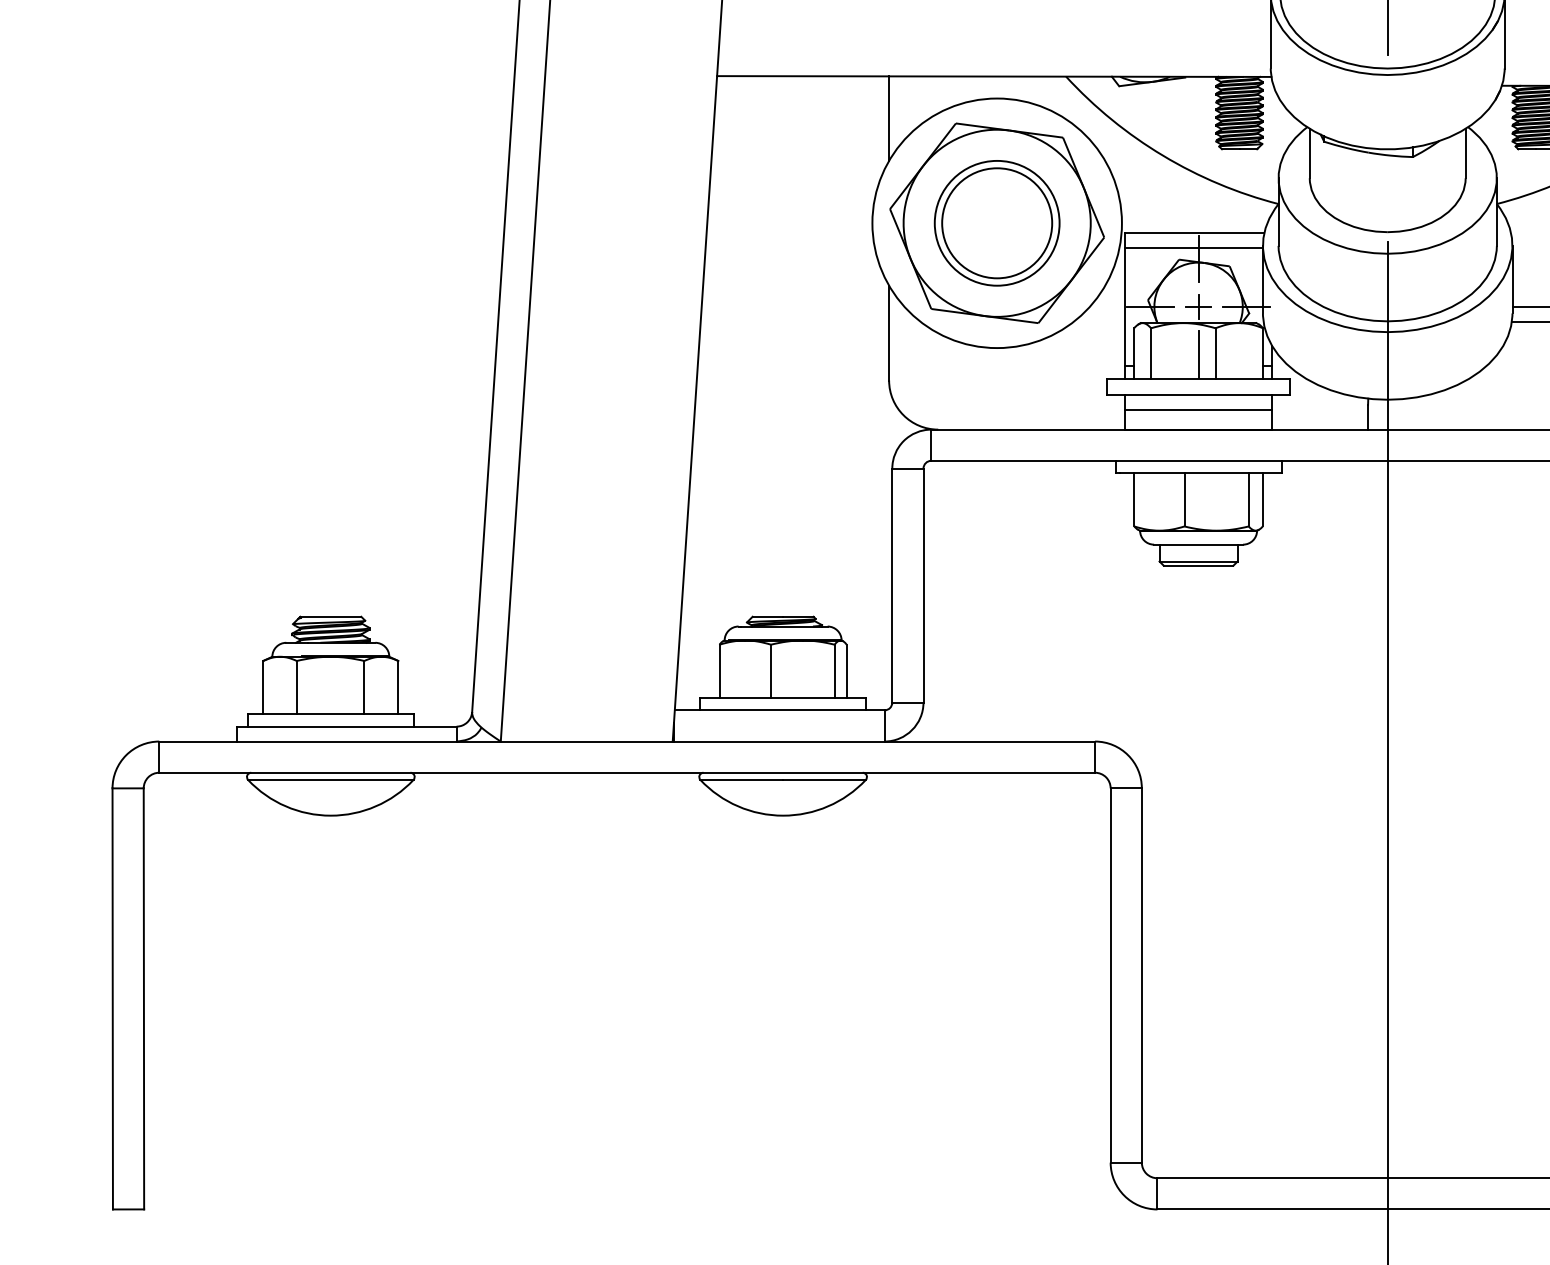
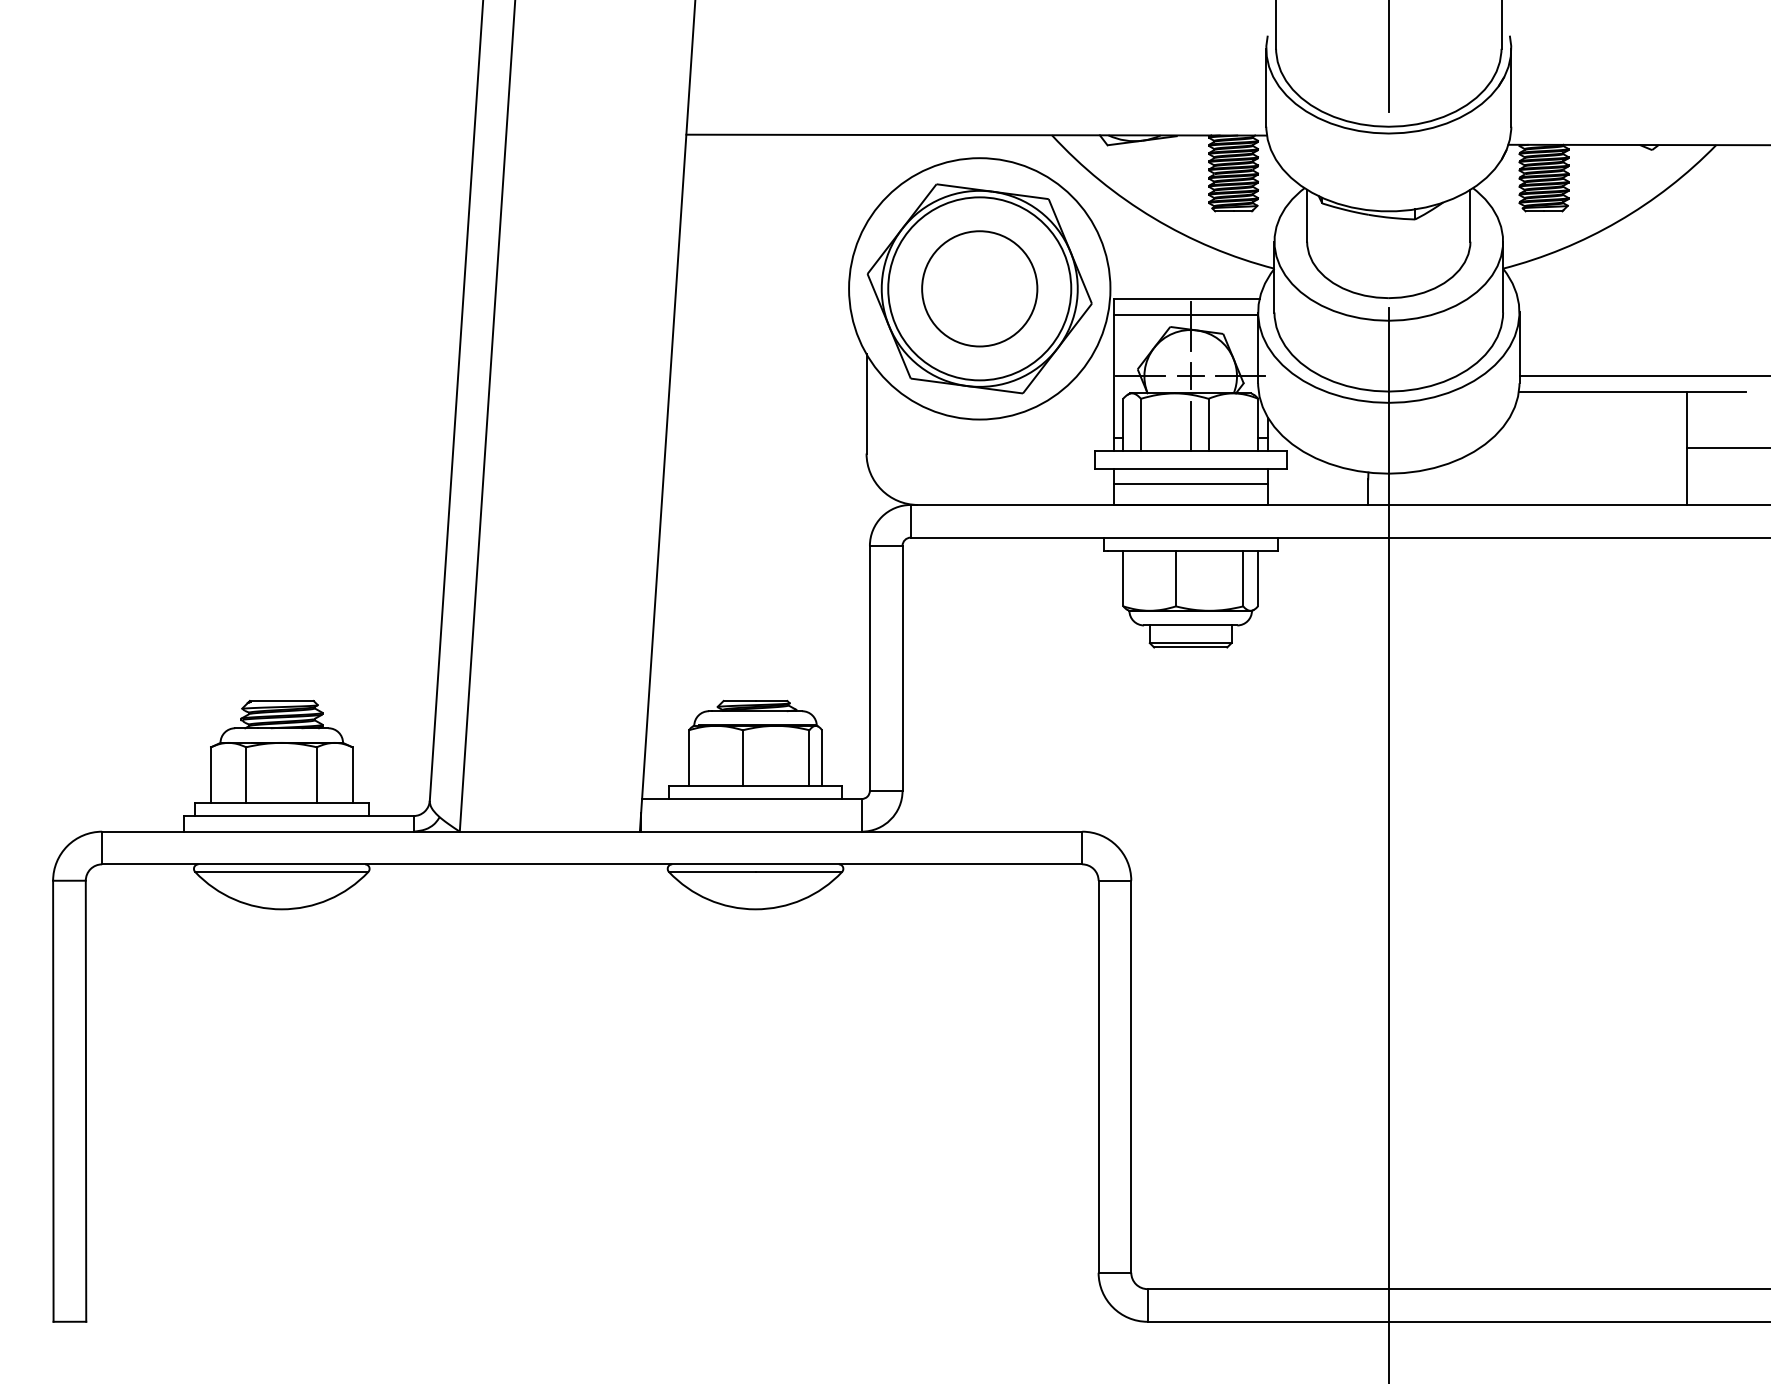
line: (889, 117) -> (866, 178), removed
circle: (996, 222) -> (979, 288), size x1.4

